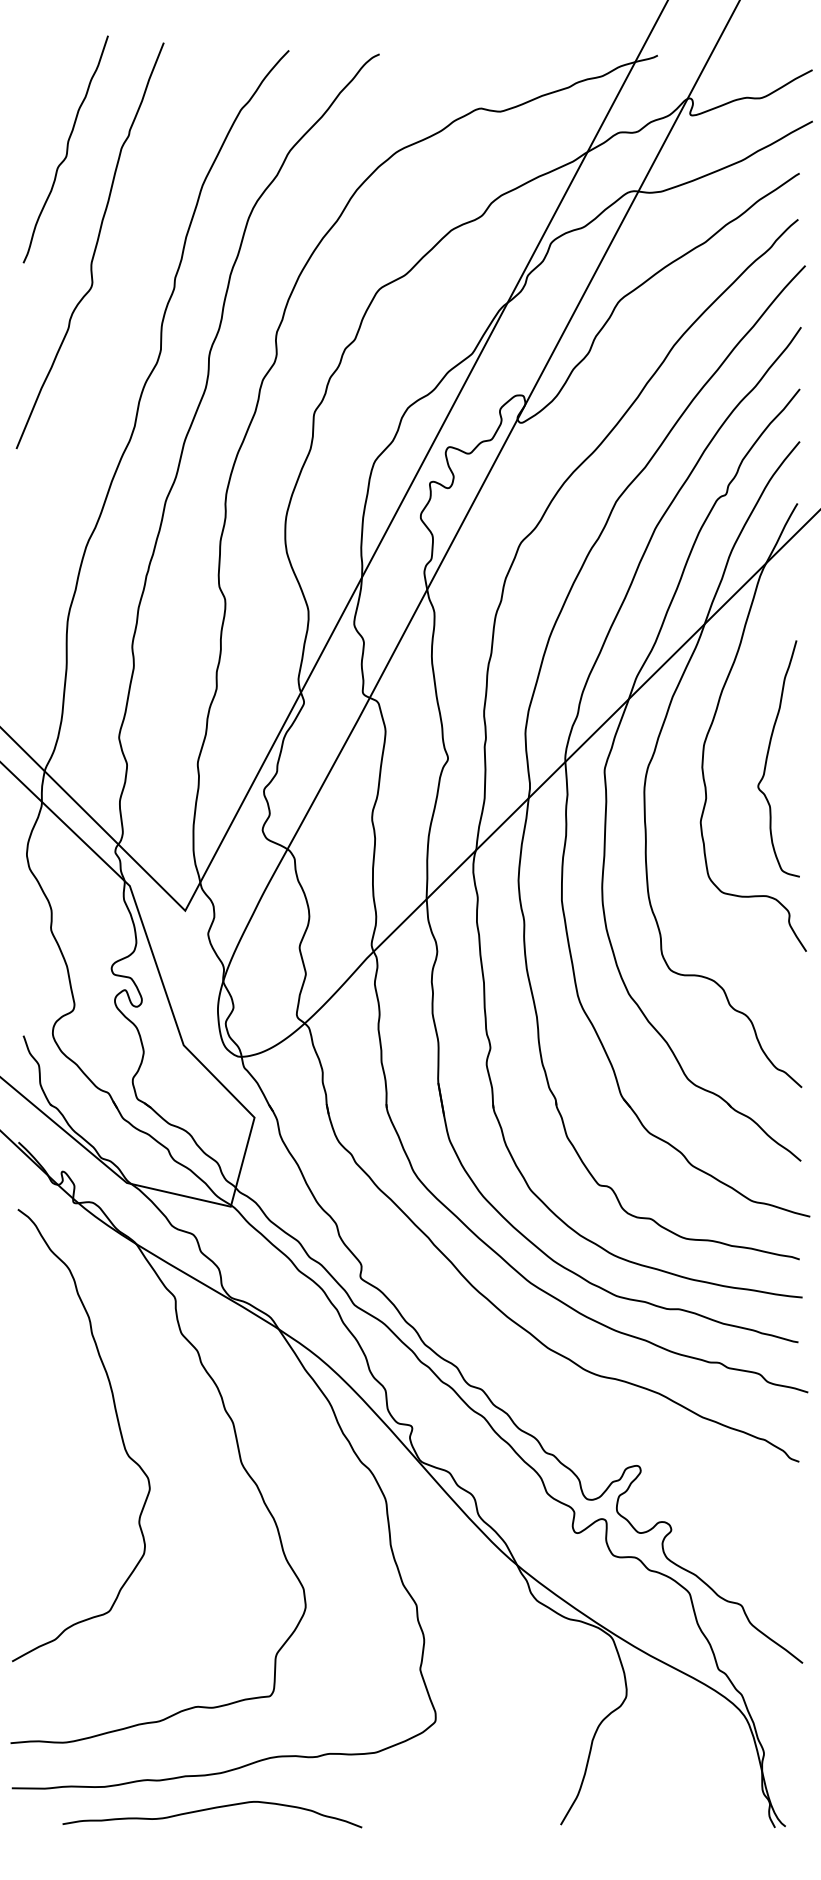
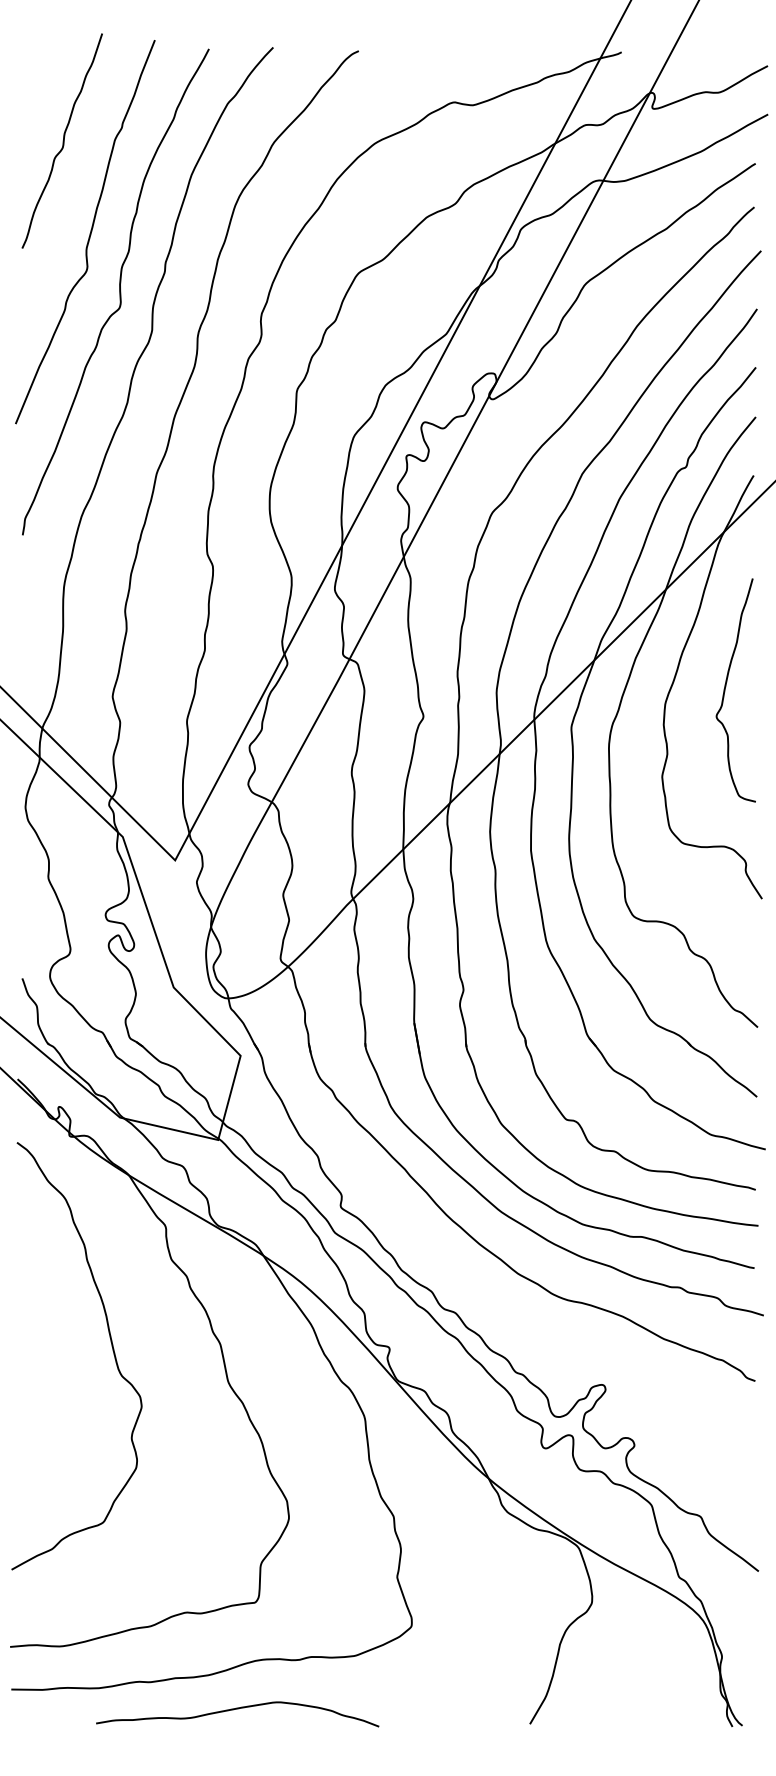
curve: (126, 308) -> (119, 291), added
curve: (768, 755) -> (726, 687), moved
curve: (212, 1809) -> (237, 1709), moved

